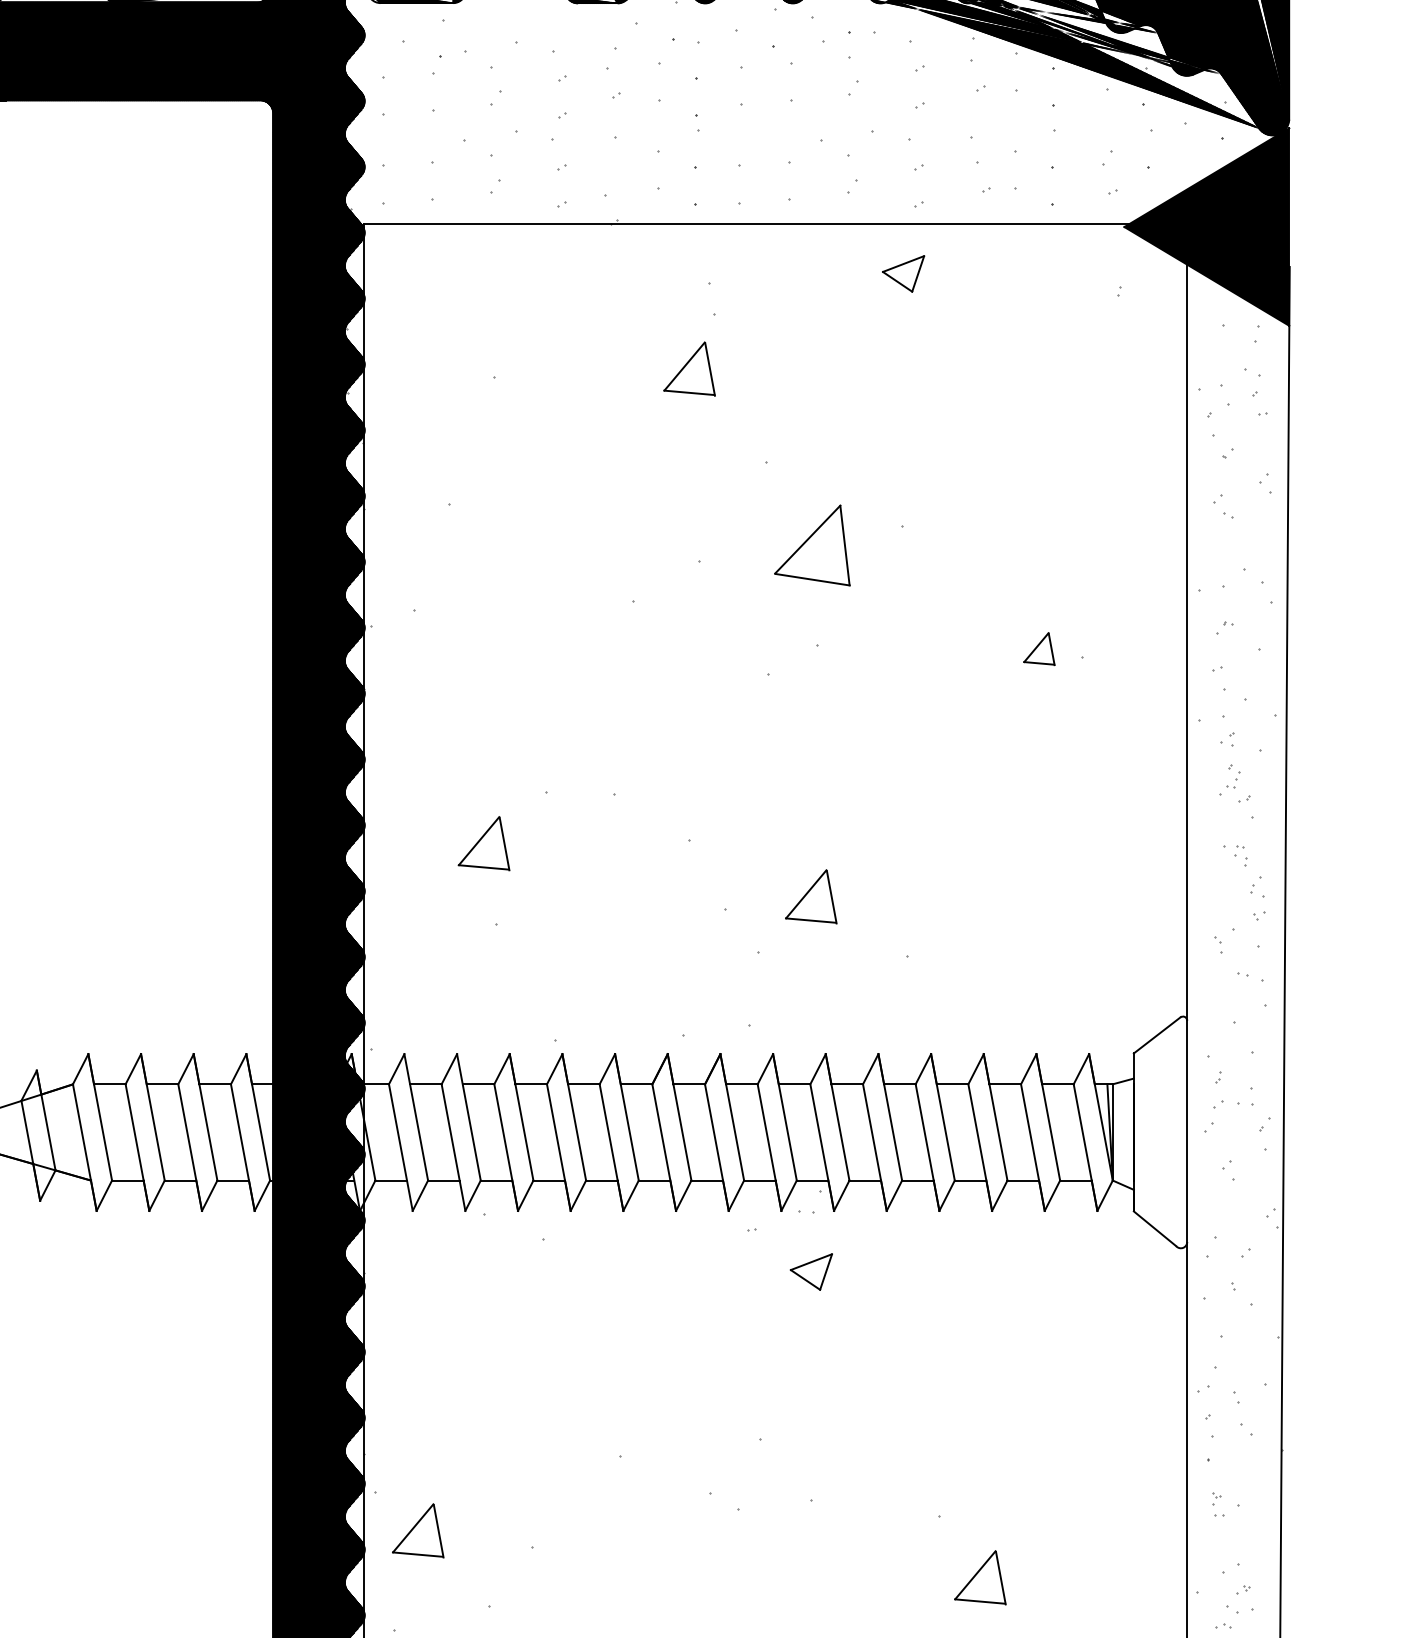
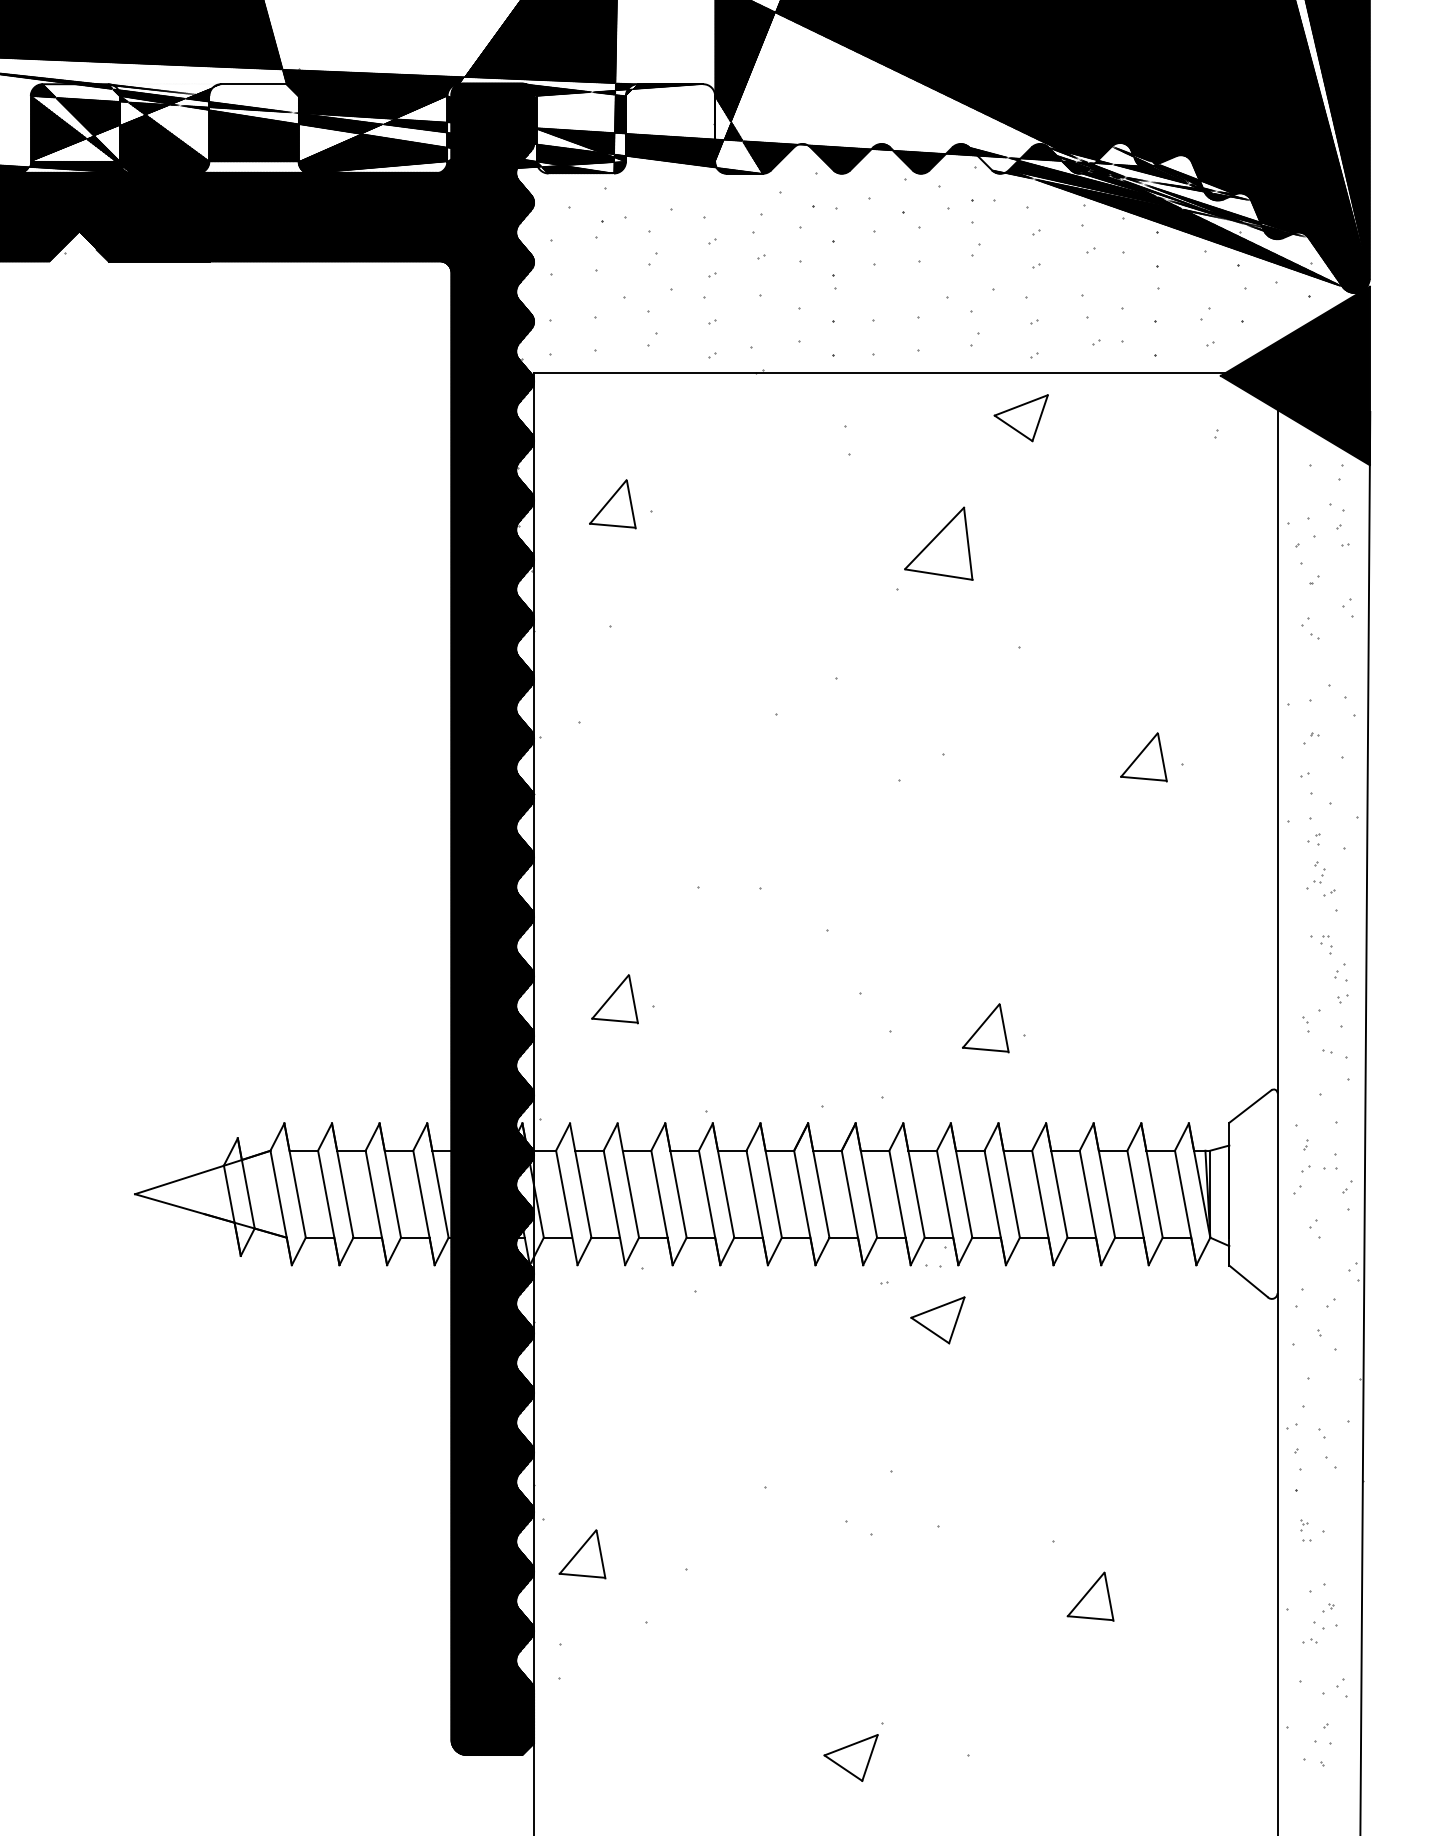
part: (902, 274) -> (1020, 418), size x1.43
part: (689, 369) -> (612, 504), moved
part: (812, 545) -> (938, 543), moved
part: (1038, 649) -> (1143, 757), size x1.67
part: (483, 843) -> (614, 999), moved
part: (810, 897) -> (985, 1028), moved
part: (810, 1272) -> (937, 1320), size x1.43

